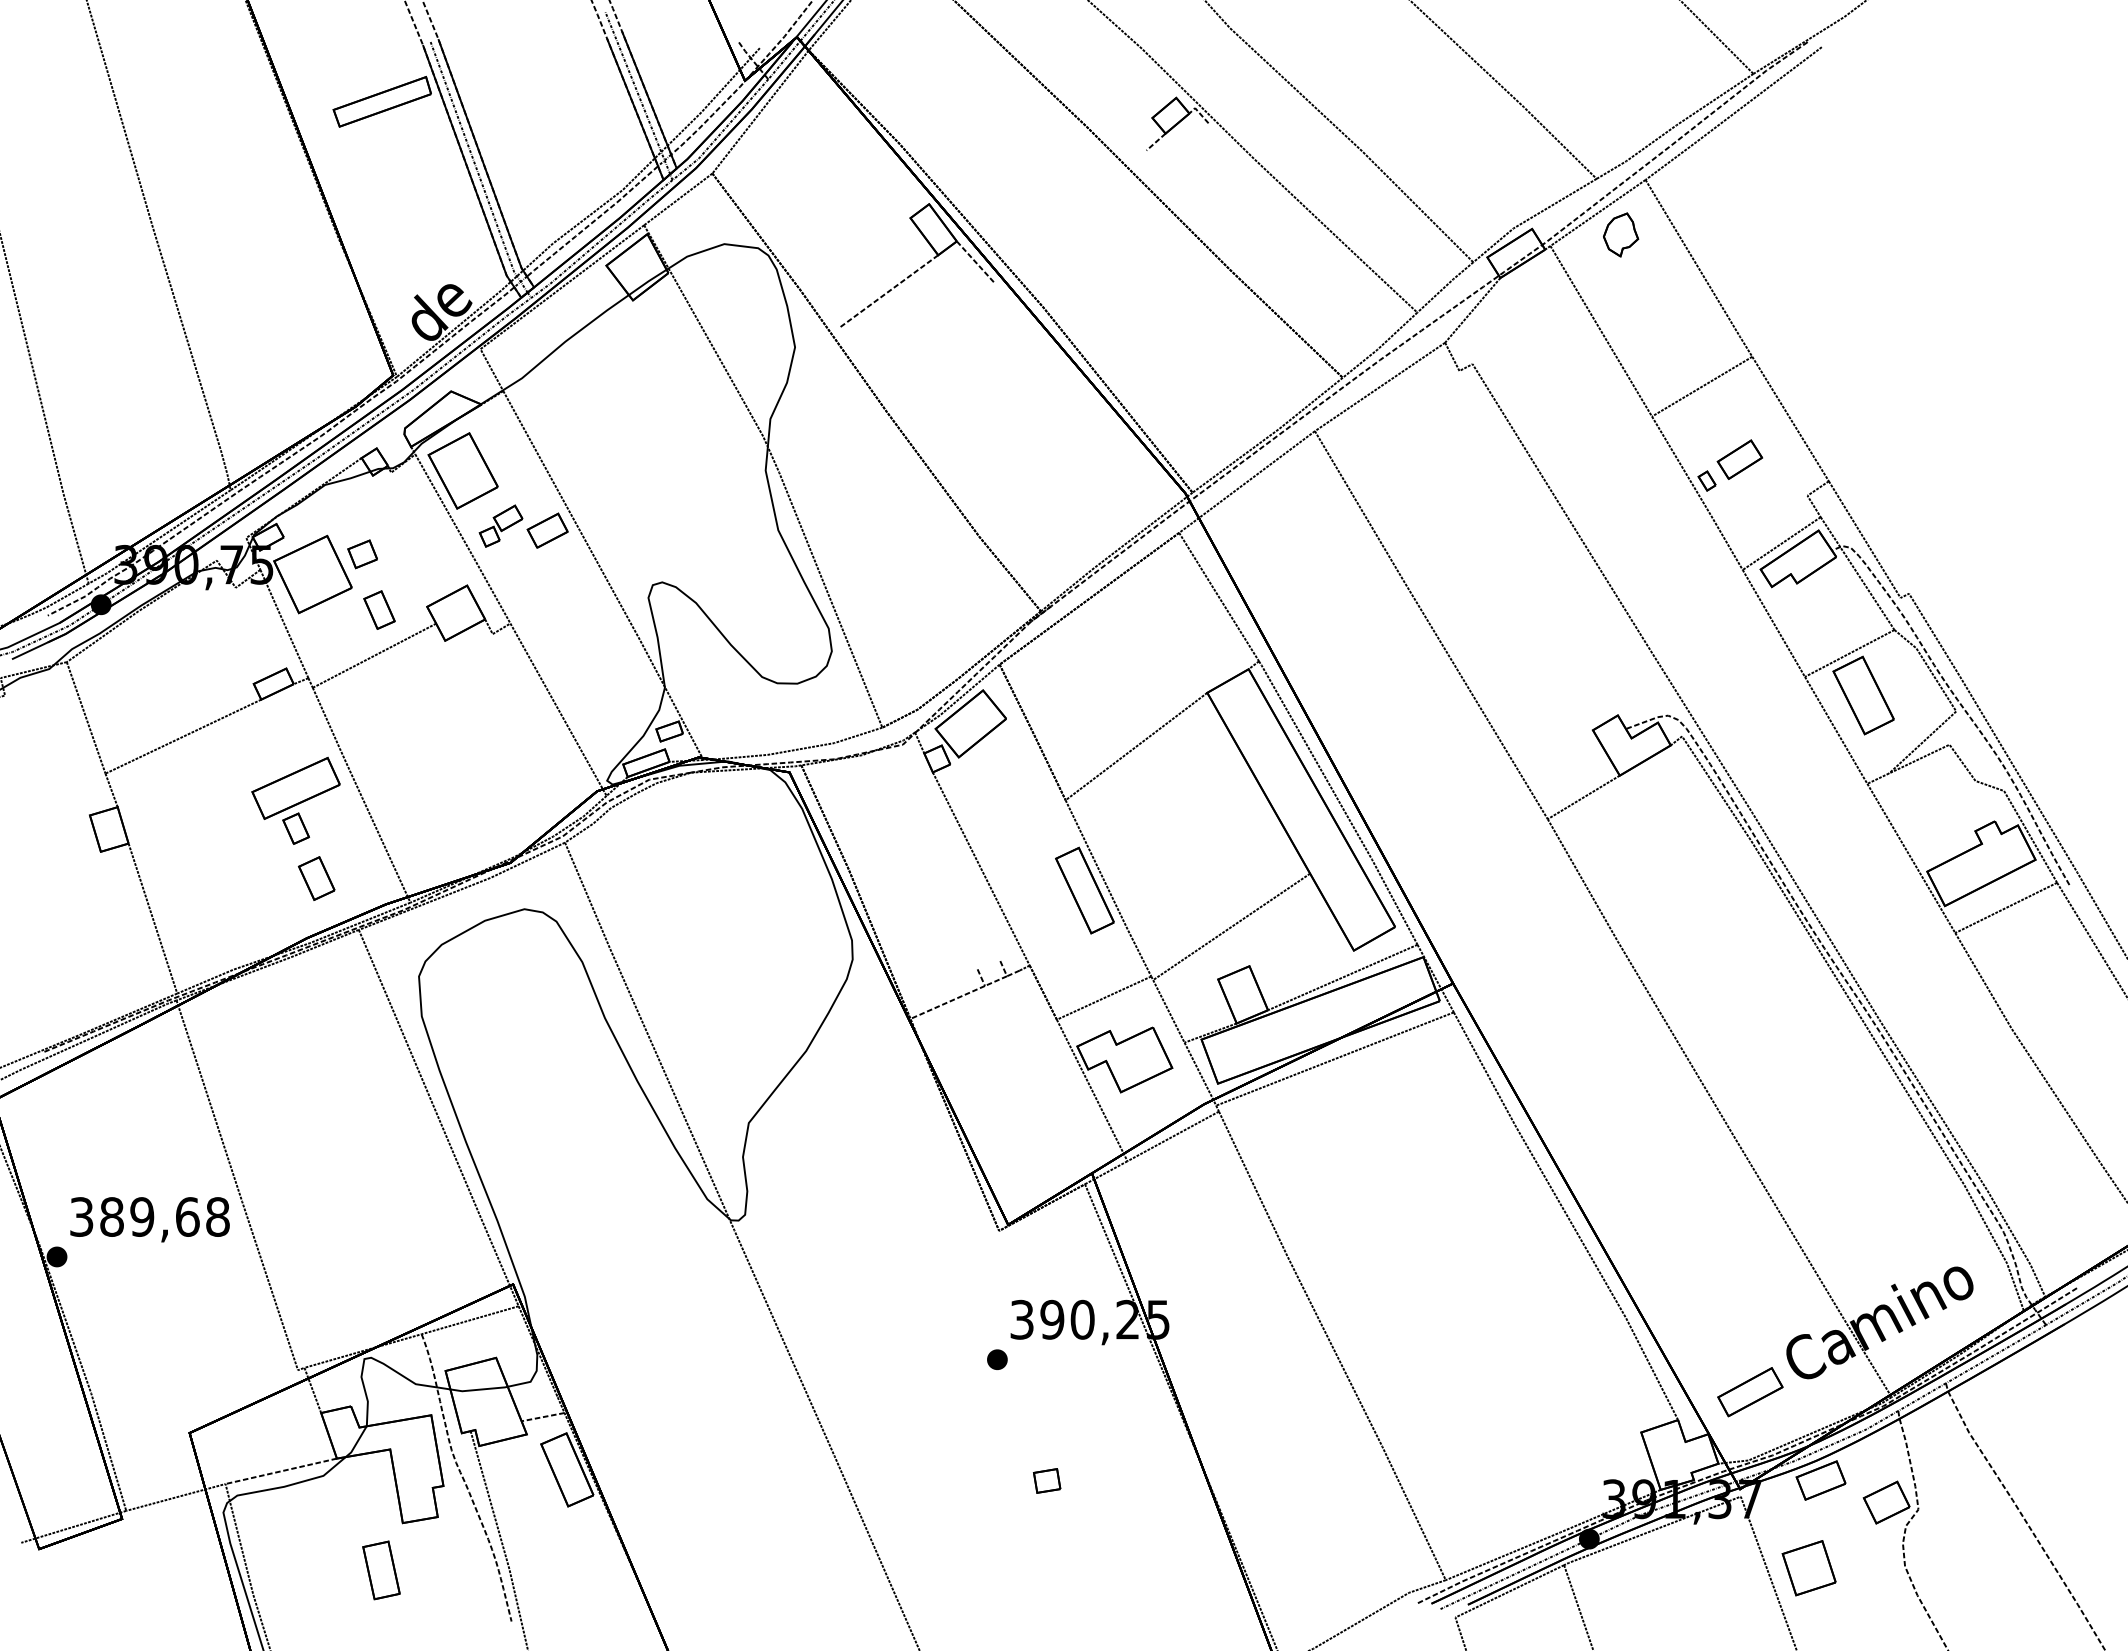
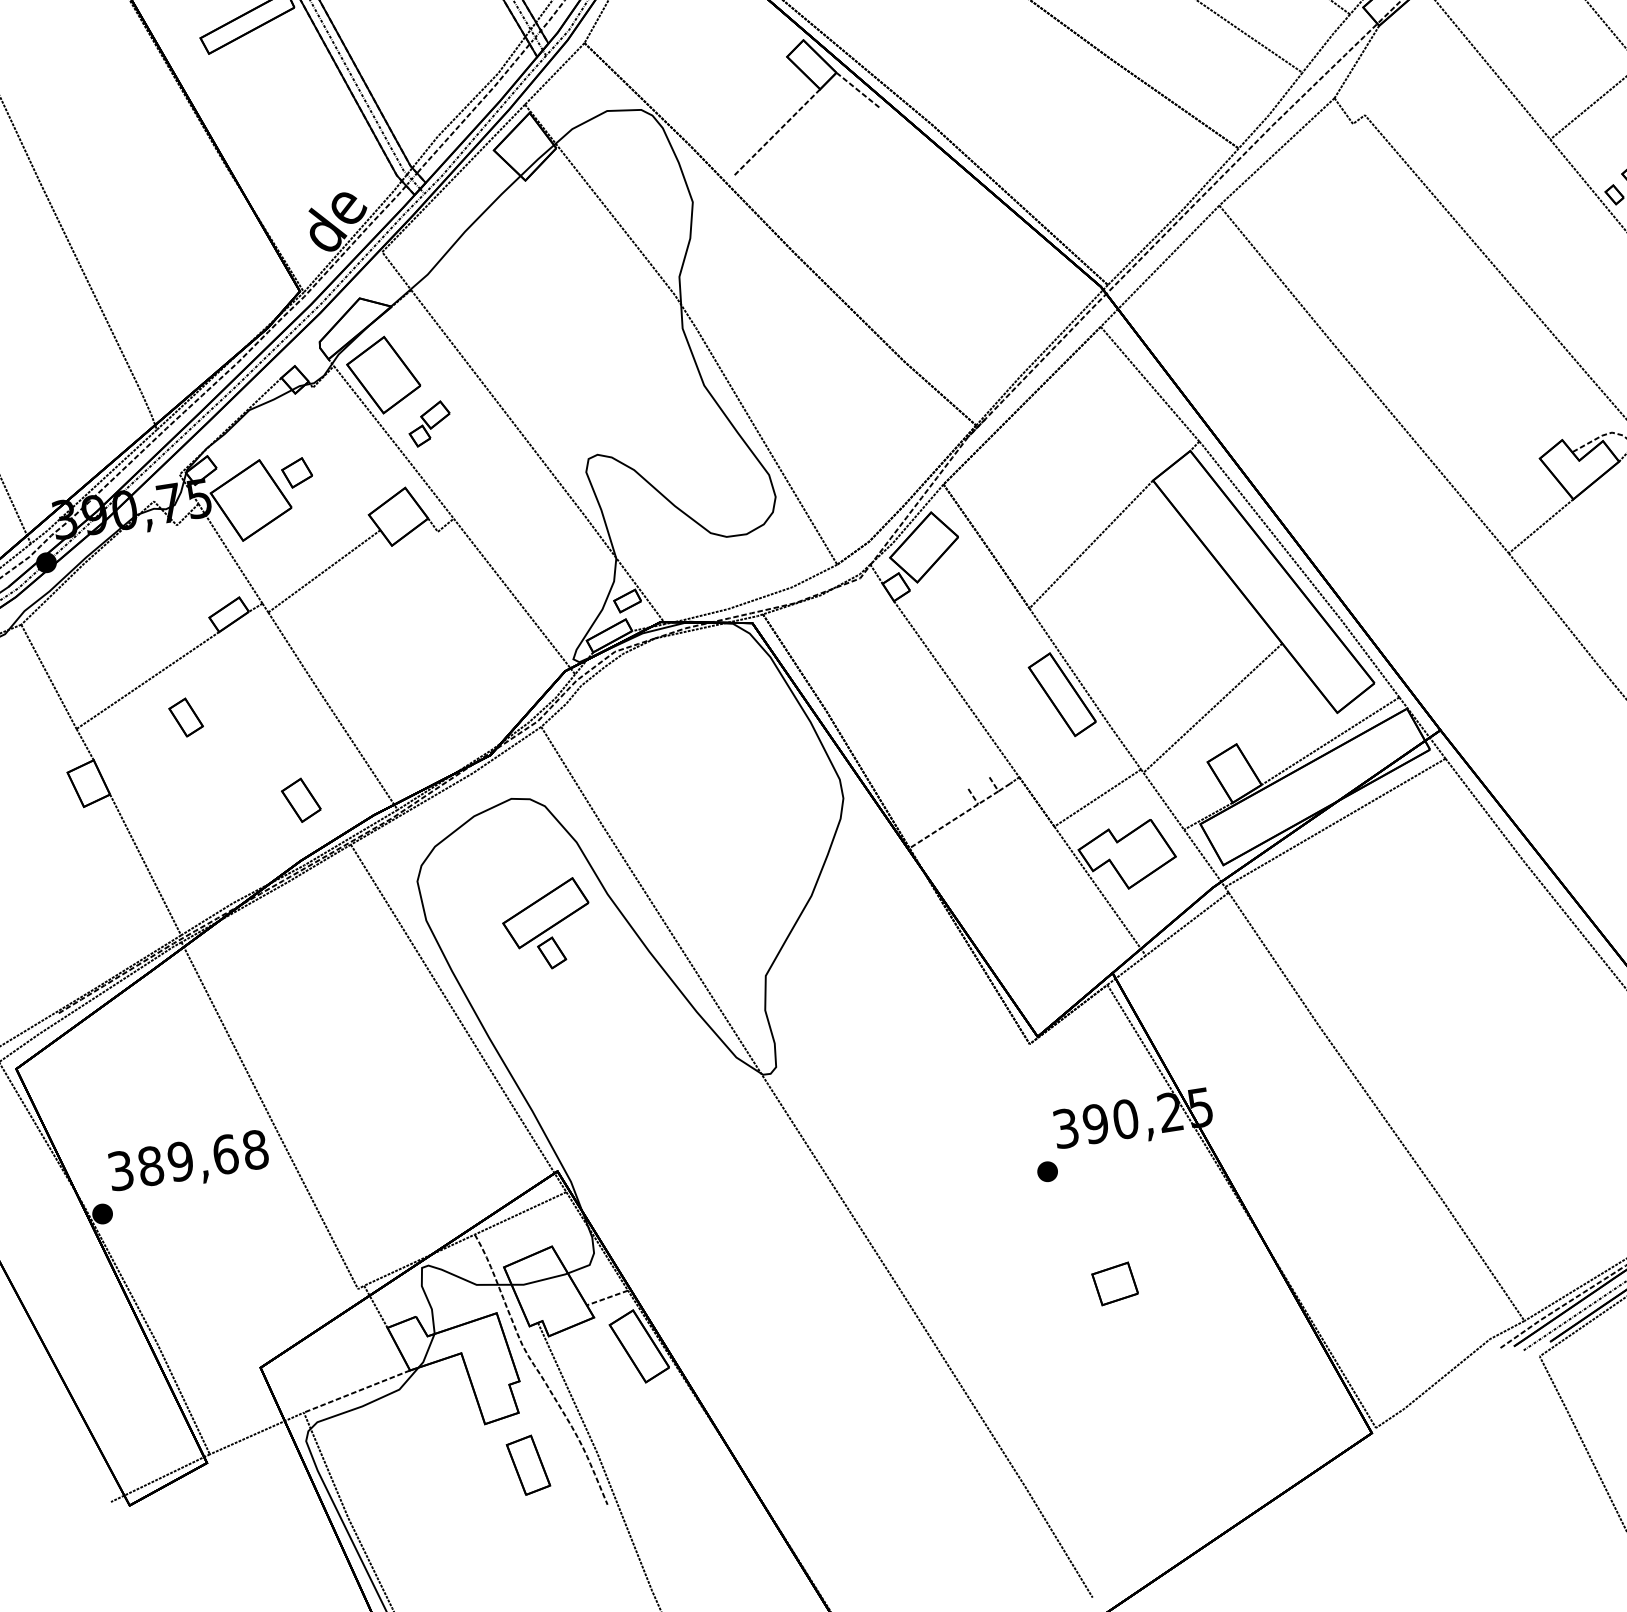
part: (547, 530) -> (476, 421), removed
part: (379, 609) -> (186, 716), moved
part: (295, 800) -> (547, 925), moved
part: (1047, 1480) -> (1115, 1283), size x1.6
part: (381, 1570) -> (528, 1465), moved

